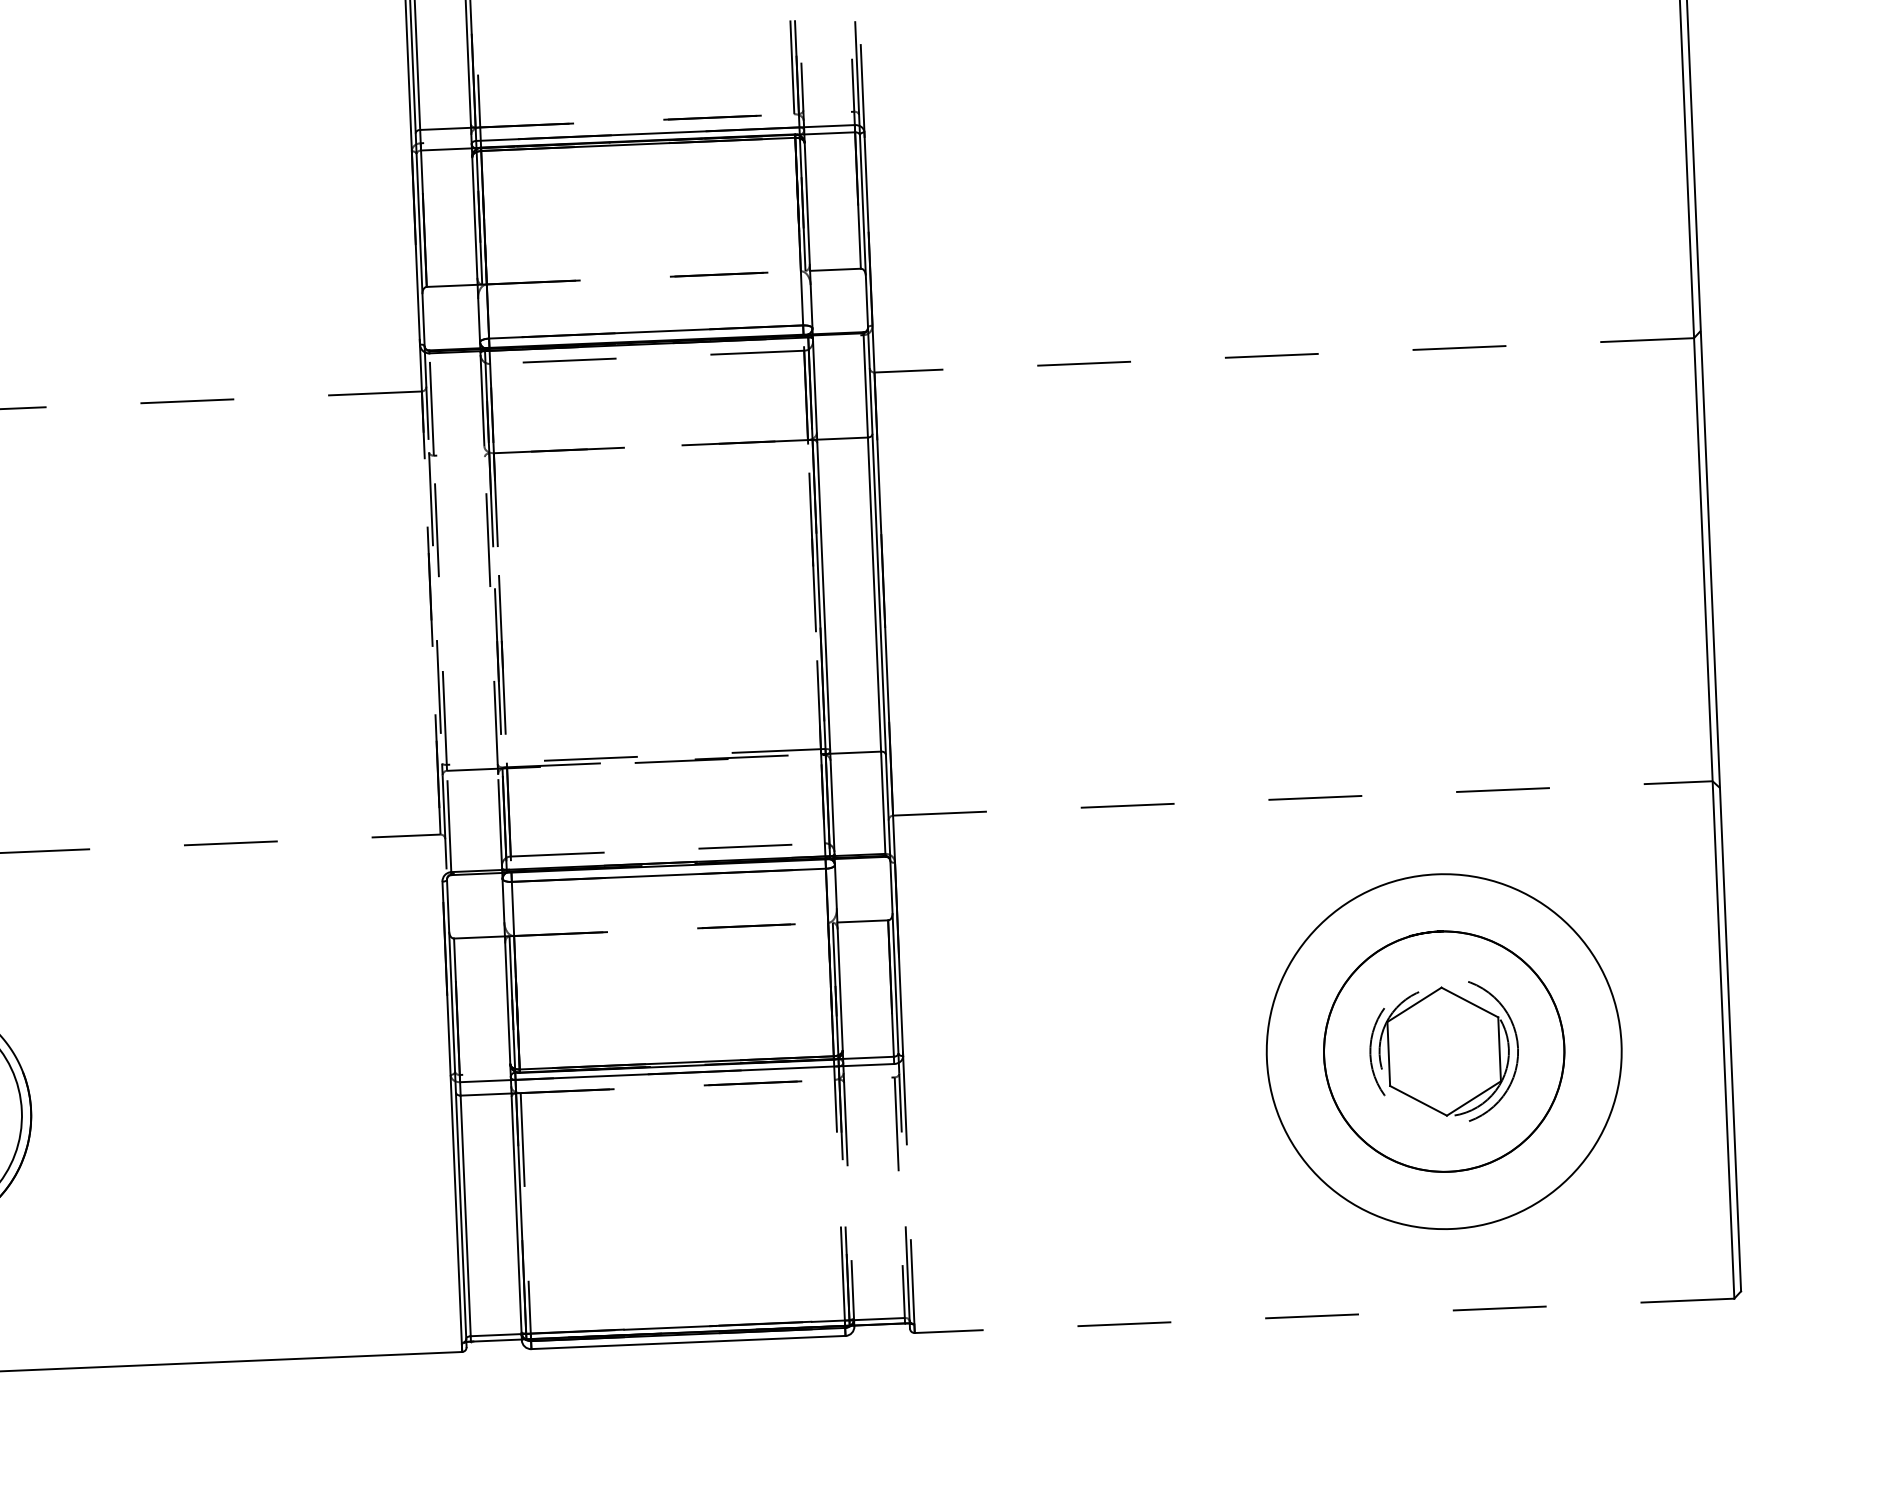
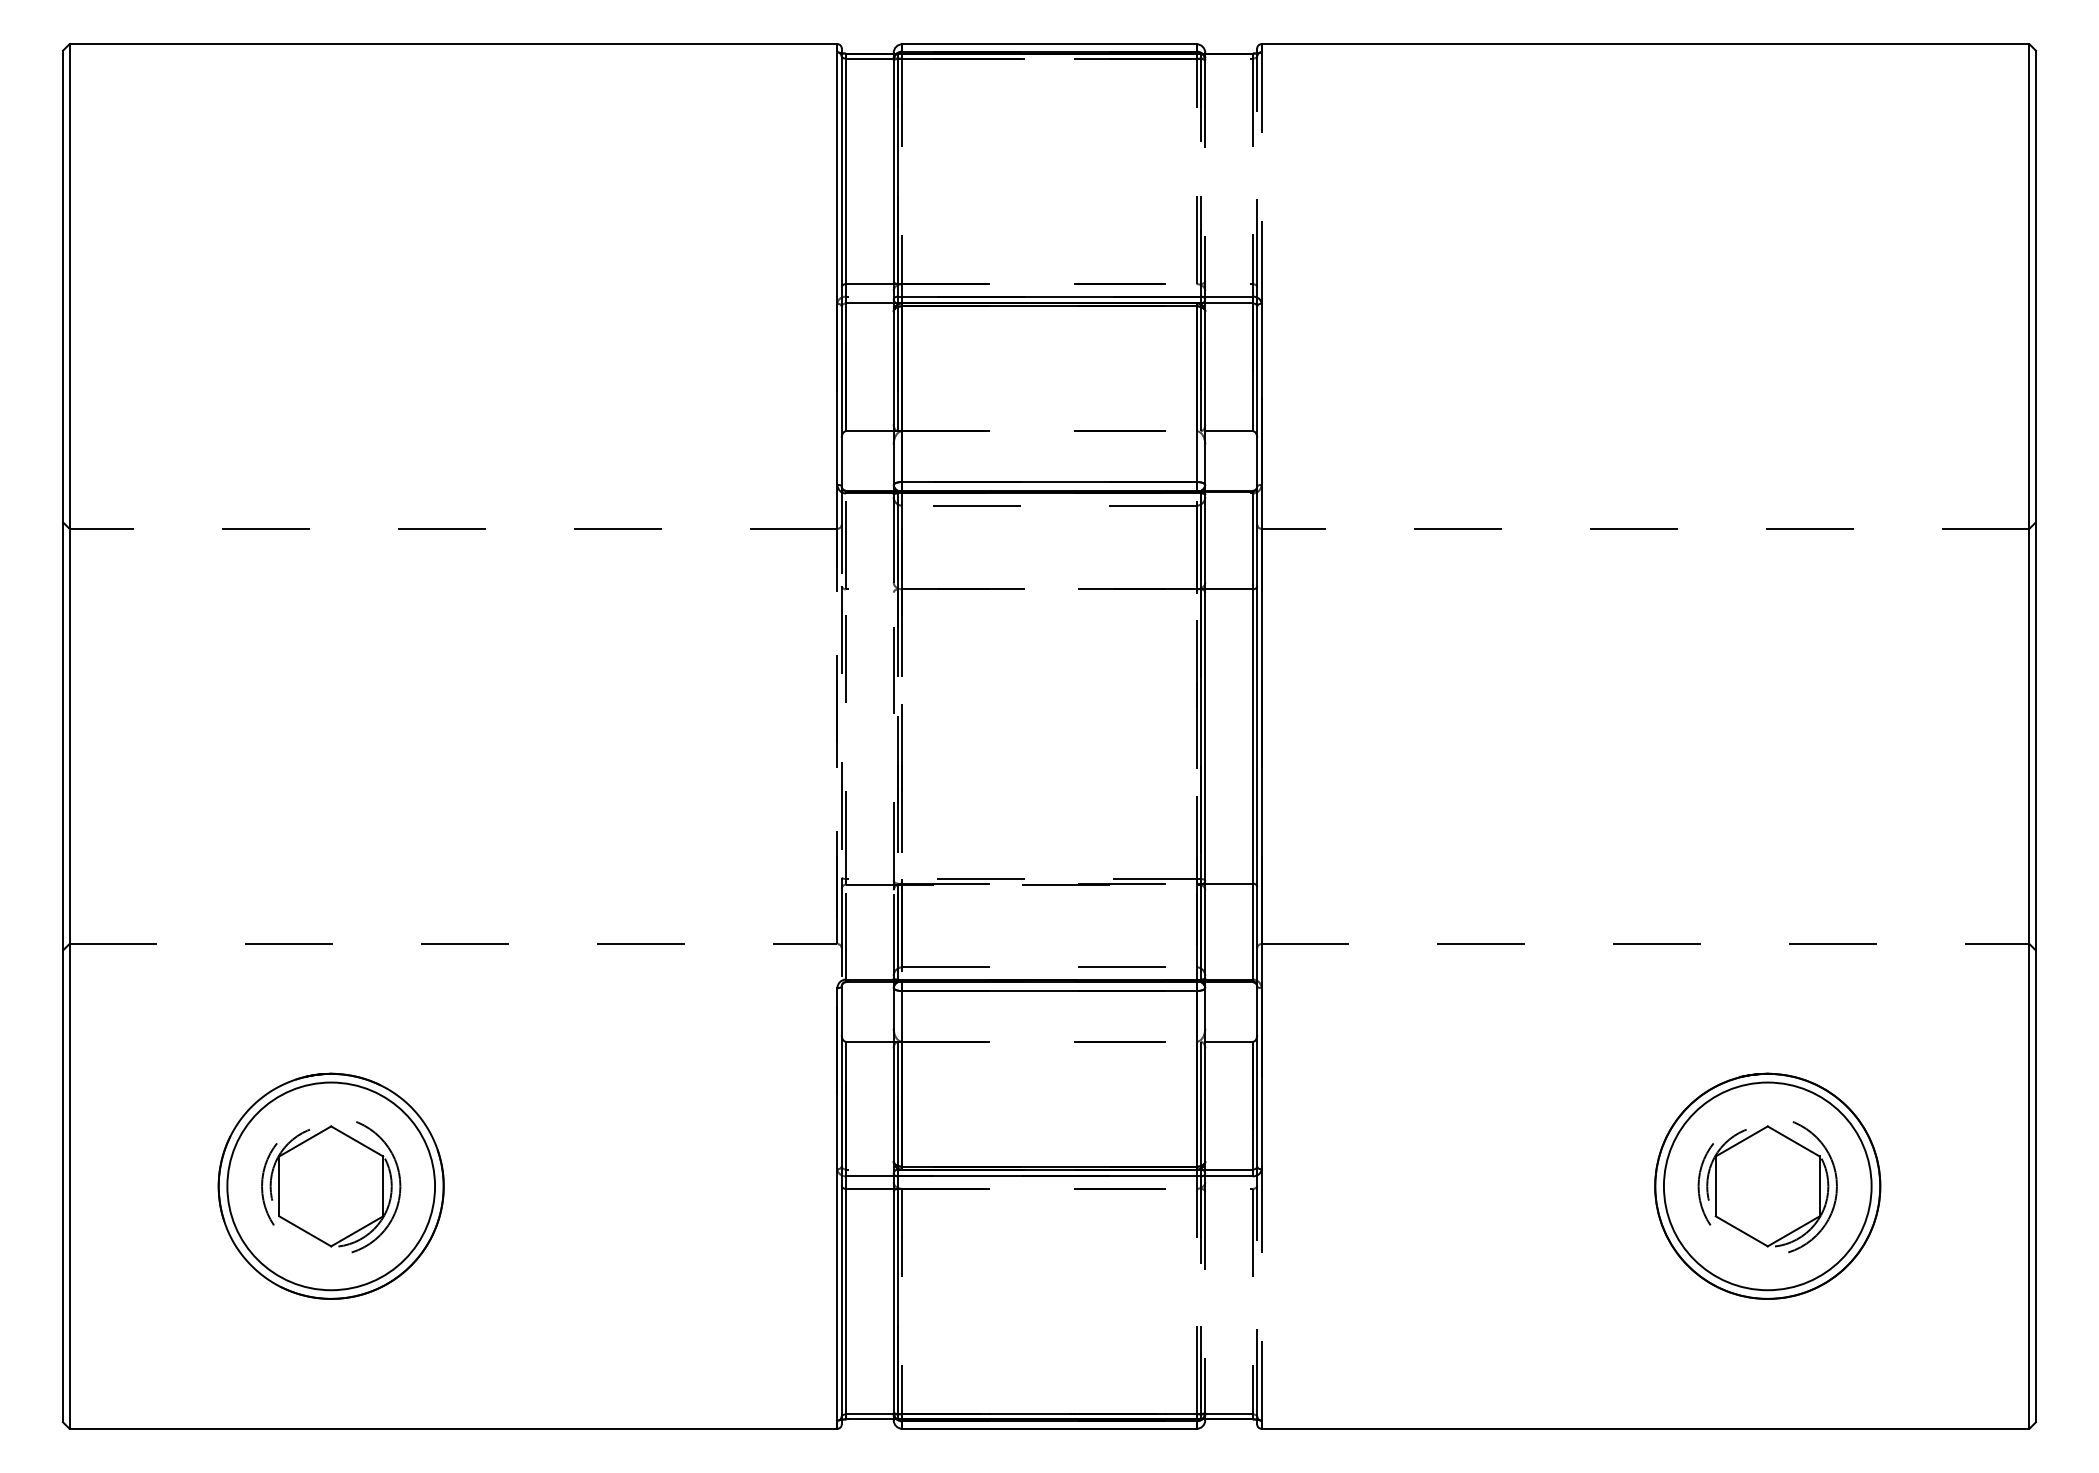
circle: (1443, 1051) -> (1767, 1186), size x0.62
line: (1324, 1315) -> (1645, 1428), dashed -> solid

